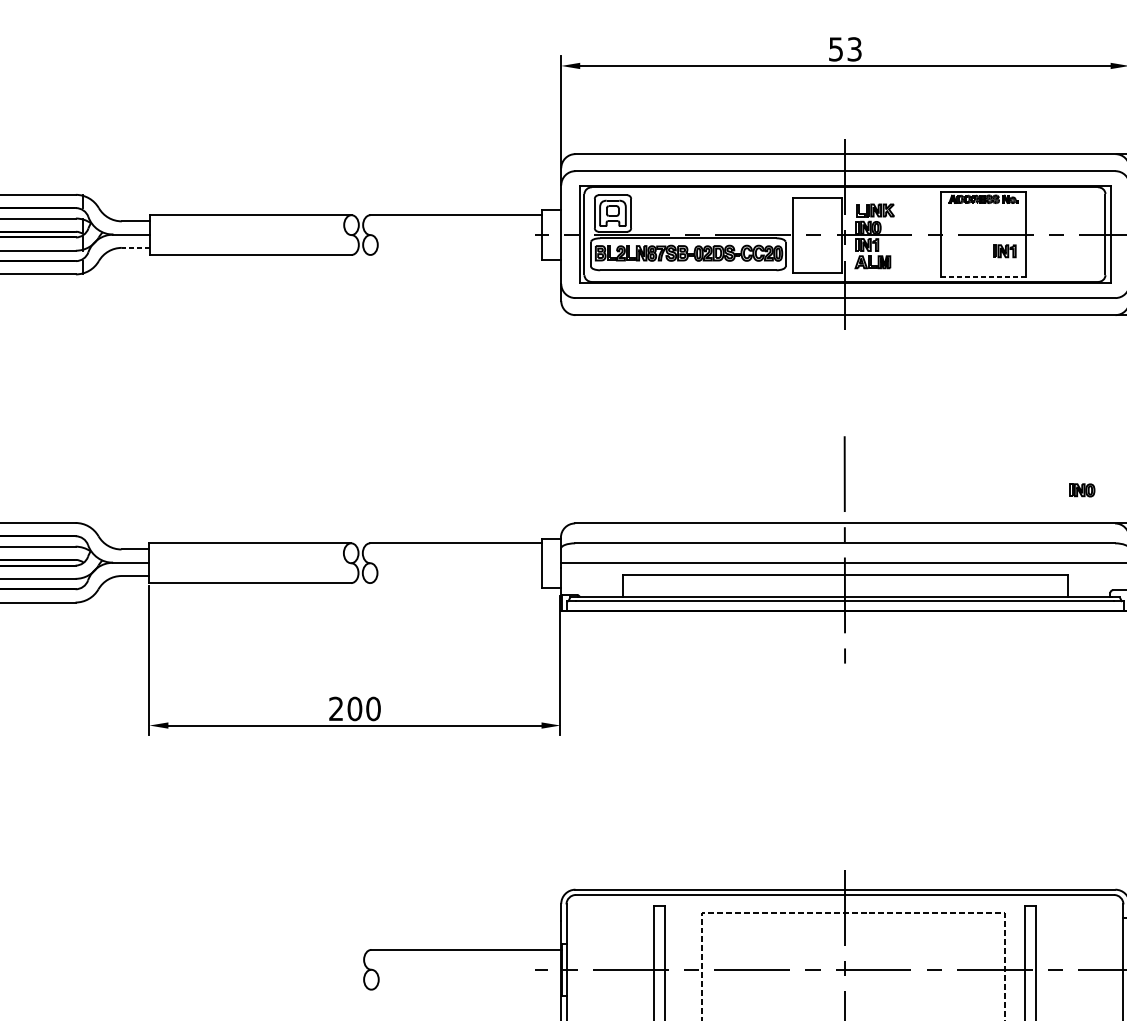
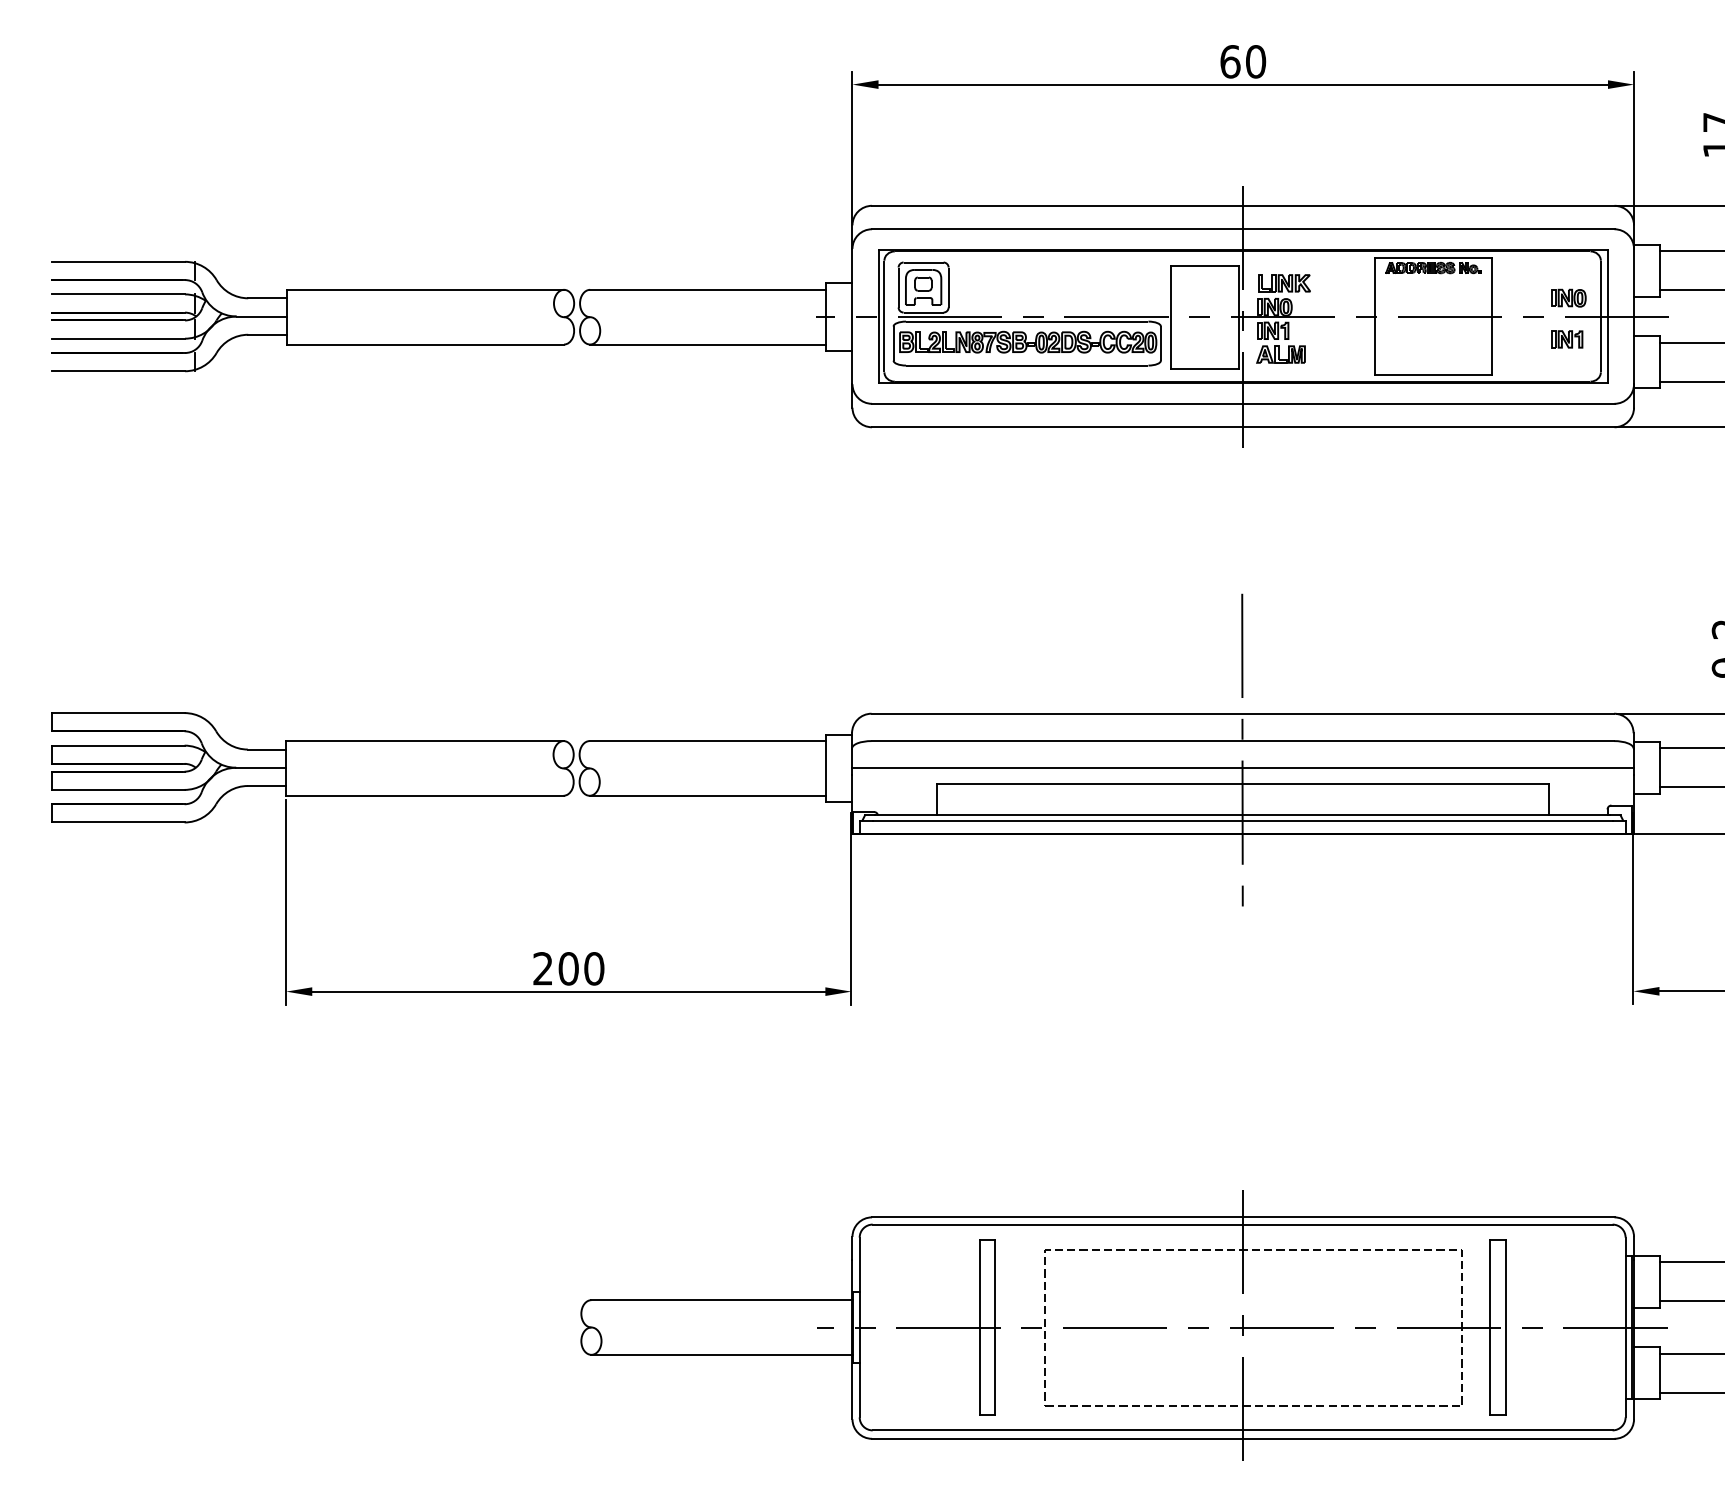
text: (845, 49) -> (1243, 61), 53 -> 60
line: (135, 247) -> (266, 334), dashed -> solid
part: (1004, 251) -> (1567, 339), moved
line: (456, 254) -> (708, 344), added
line: (983, 277) -> (1433, 375), dashed -> solid
part: (1081, 489) -> (1568, 297), moved
line: (455, 582) -> (707, 795), added
line: (466, 989) -> (722, 1354), added

